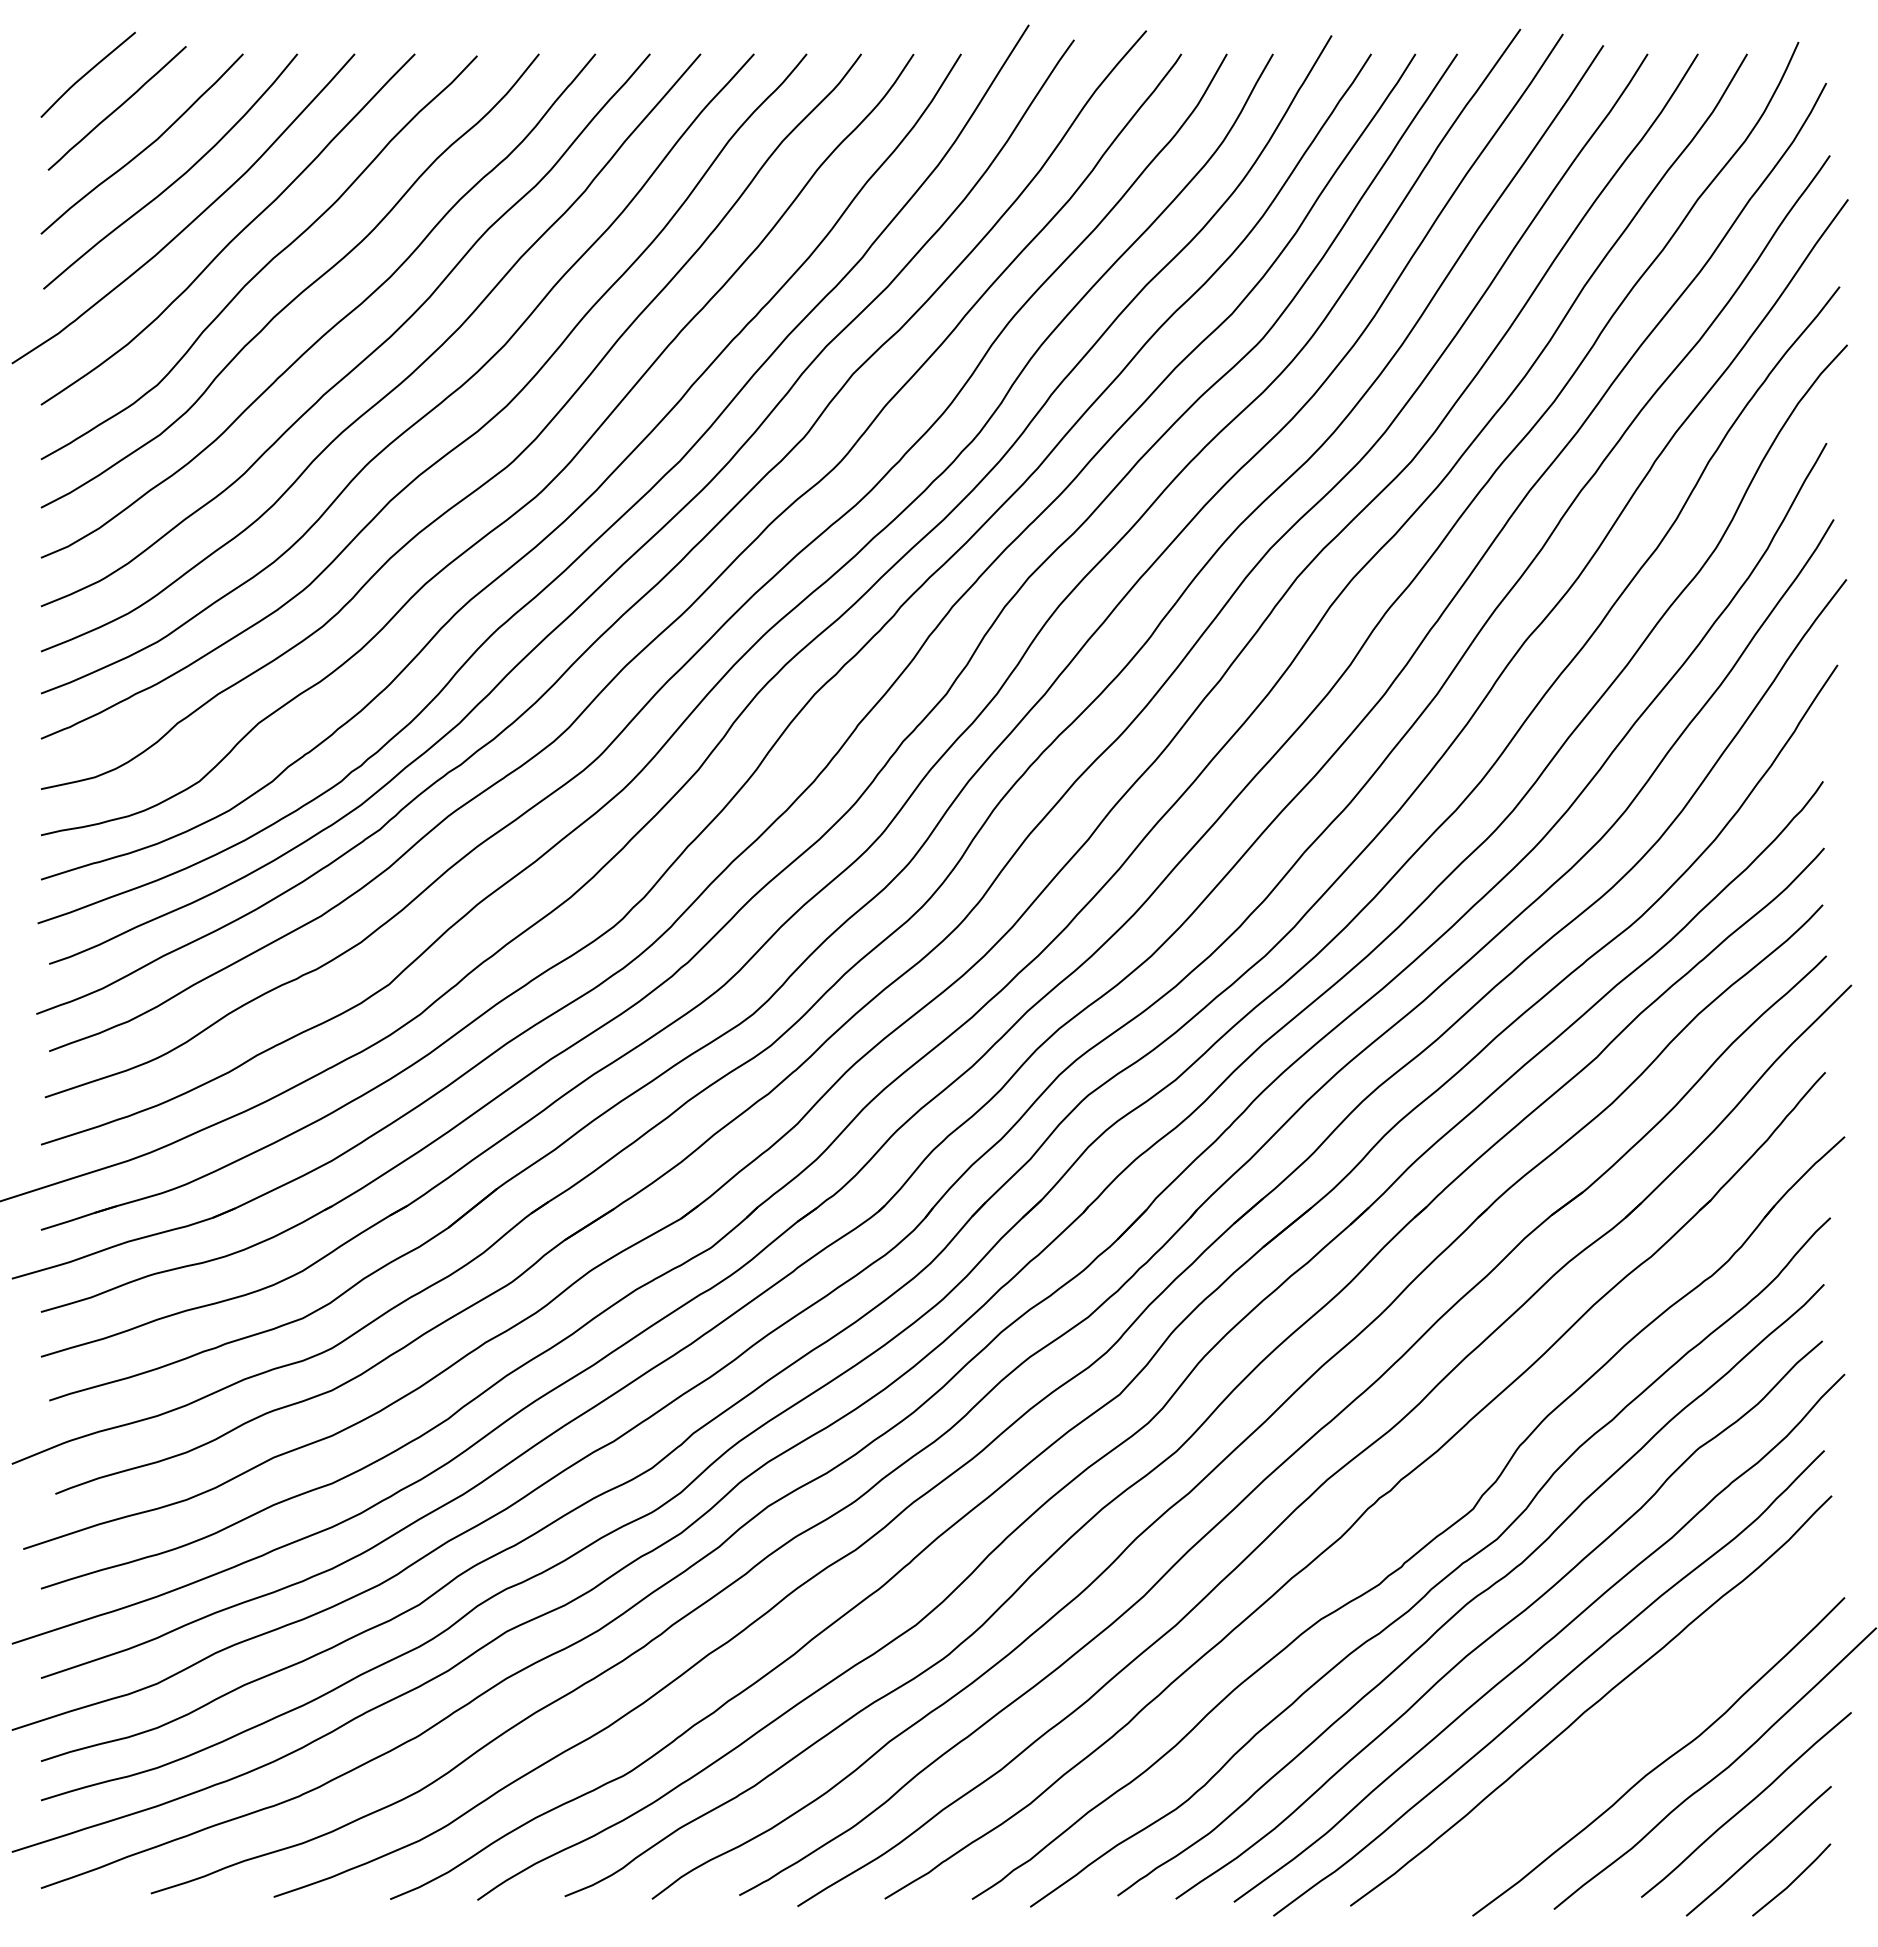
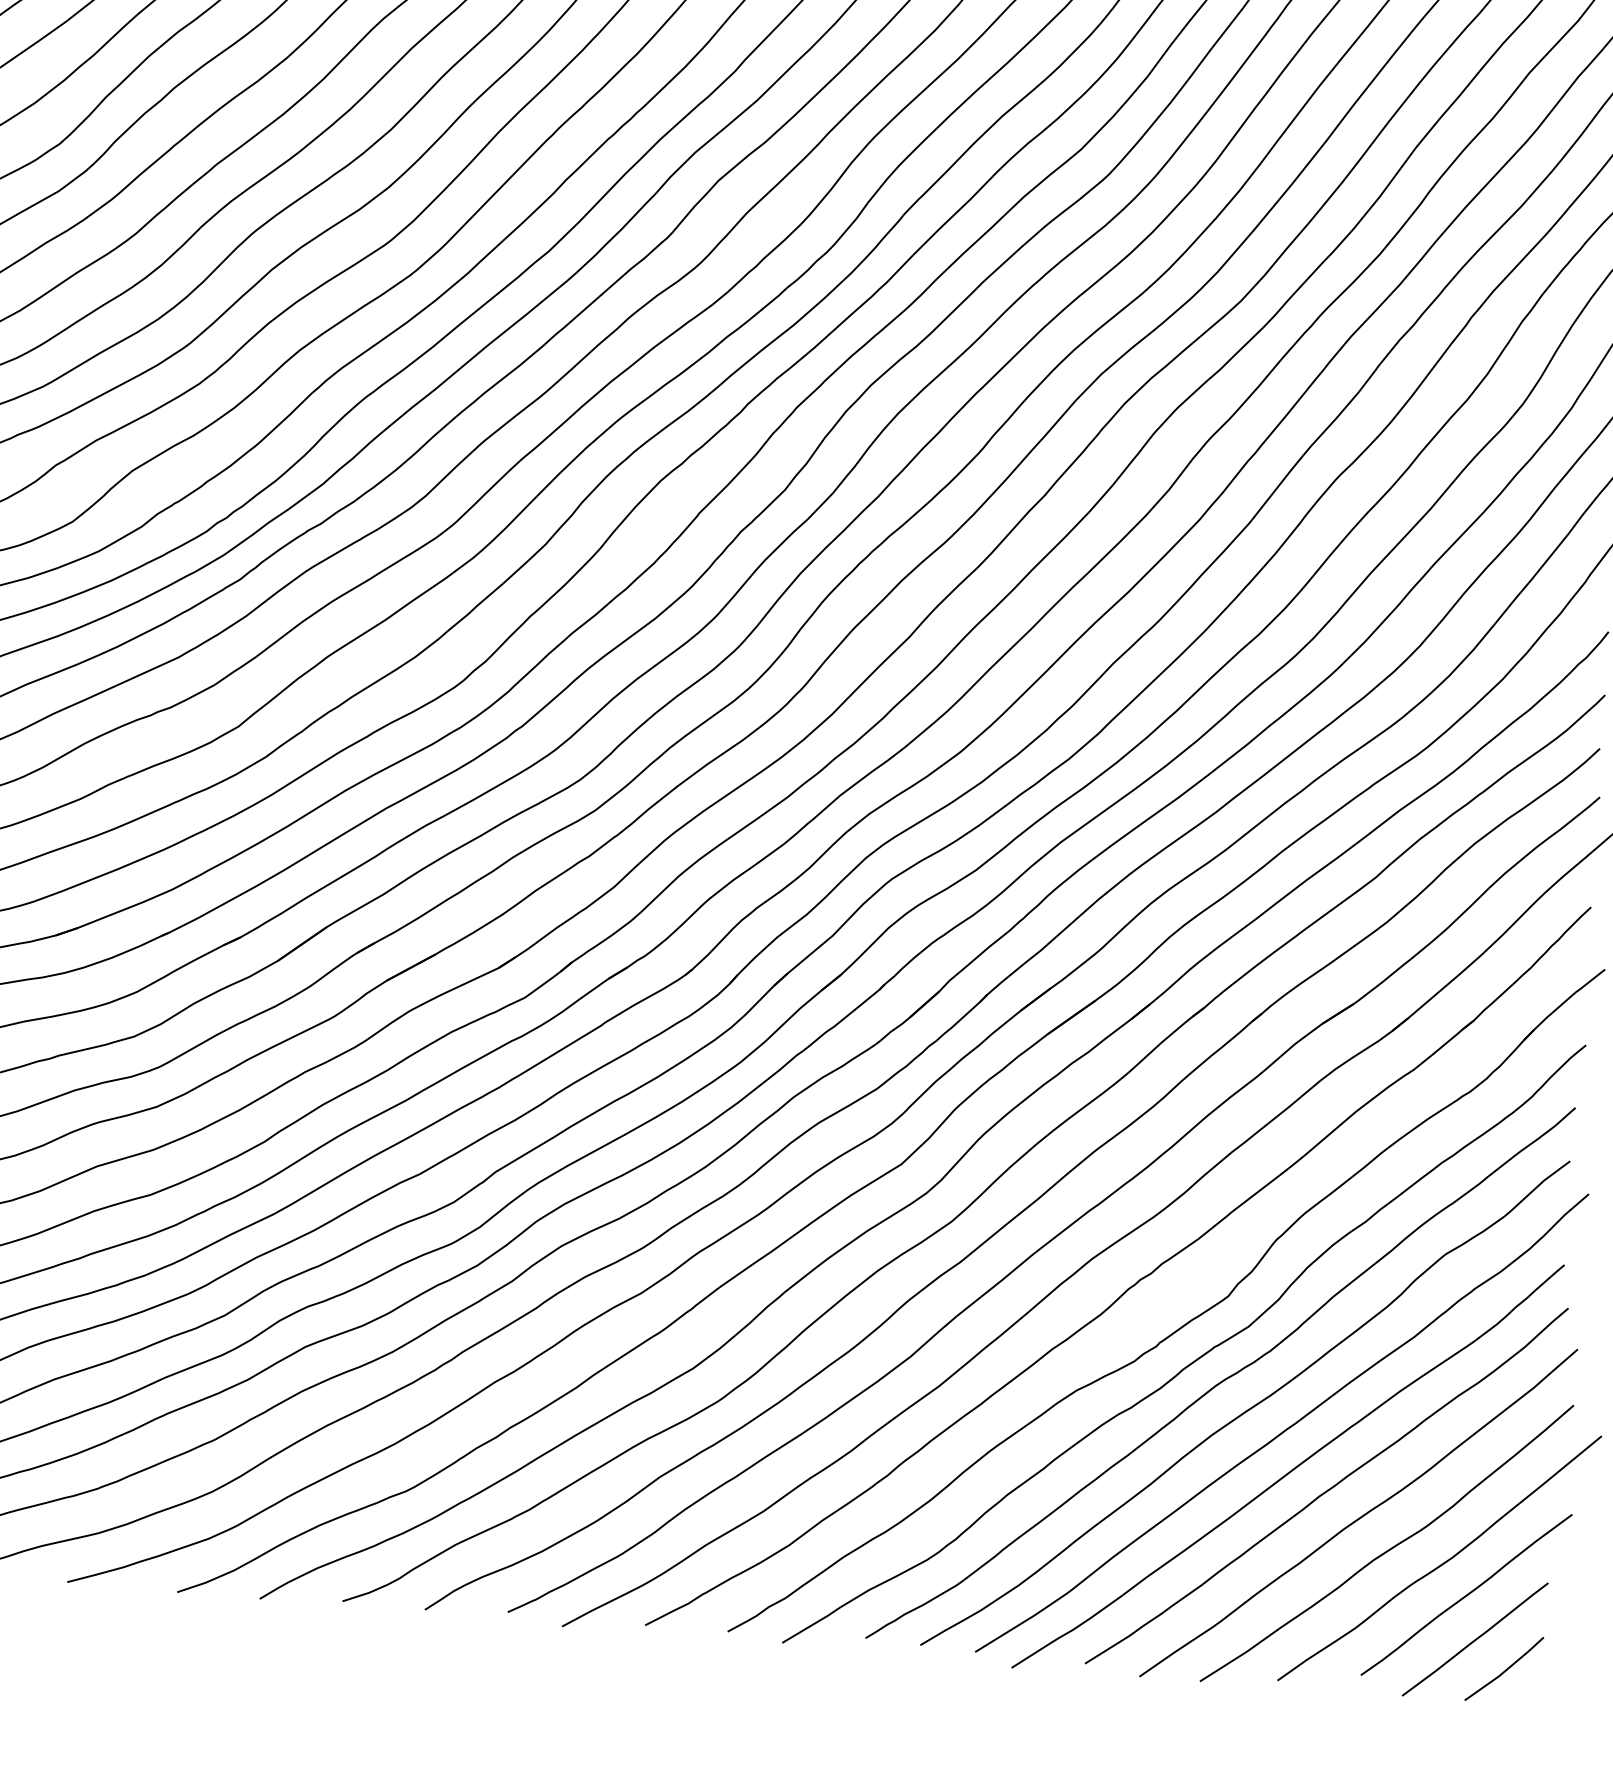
curve: (1630, 1729) -> (1362, 1515), added

